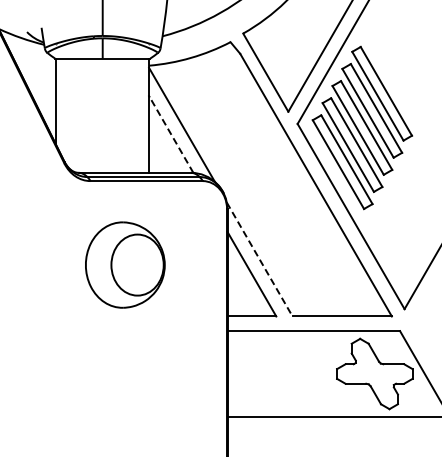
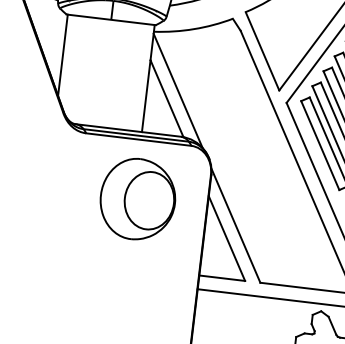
line: (171, 134) -> (167, 98), dashed -> solid
line: (259, 259) -> (235, 225), dashed -> solid
part: (125, 264) -> (138, 198), moved

